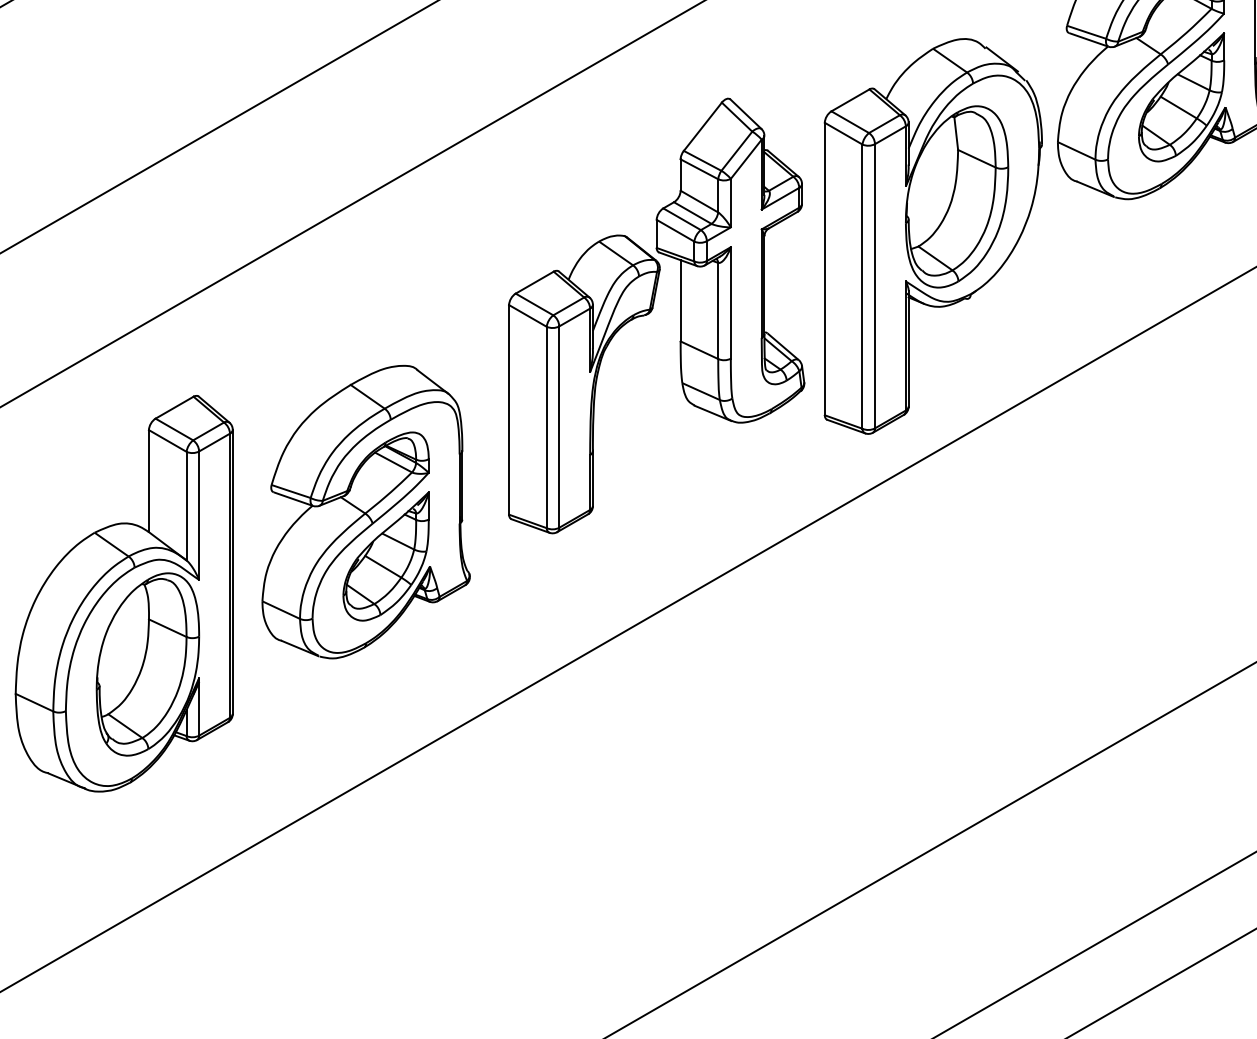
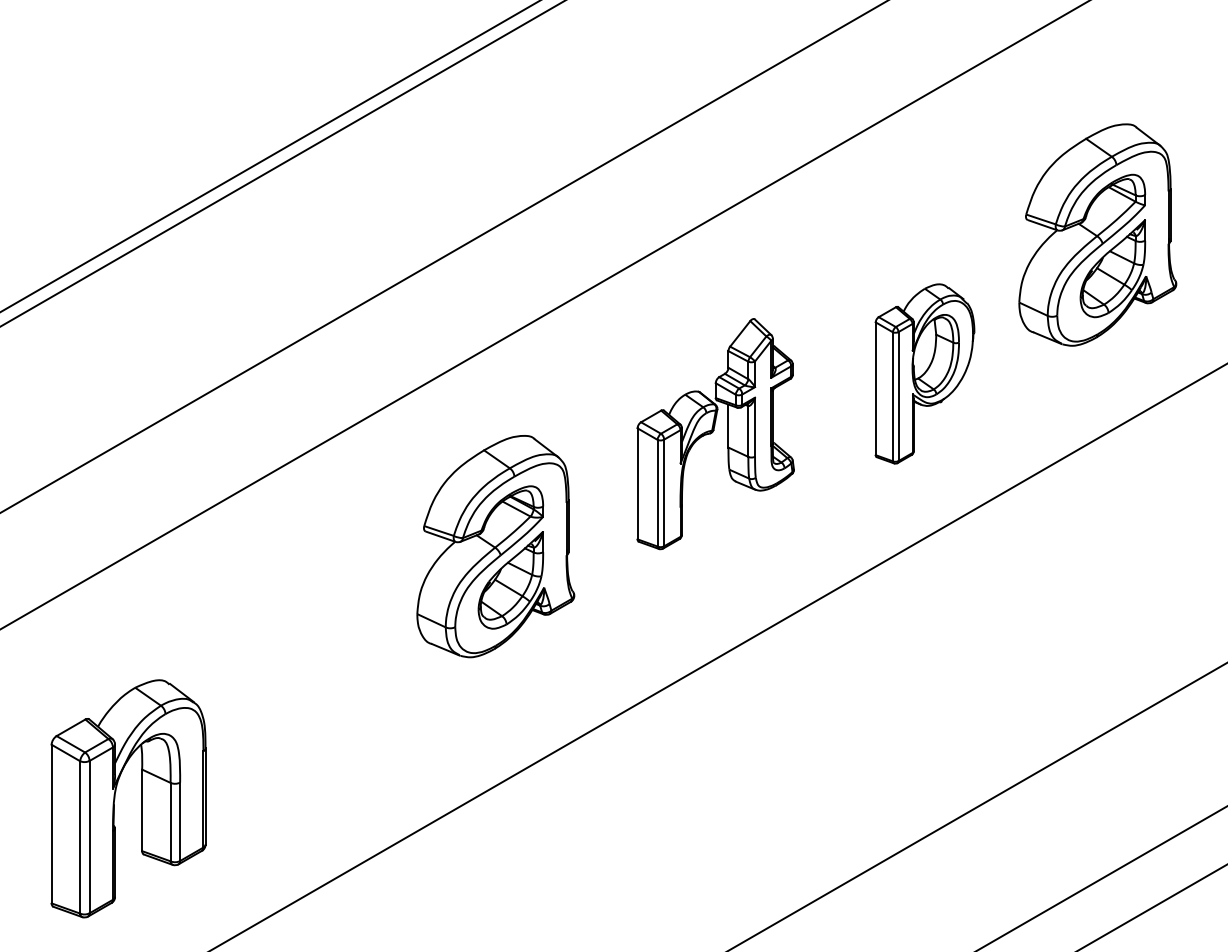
part: (932, 235) -> (924, 373), size x0.6
part: (656, 315) -> (715, 433), size x0.7
part: (365, 512) -> (495, 546), moved
part: (123, 592) -> (312, 643), removed

